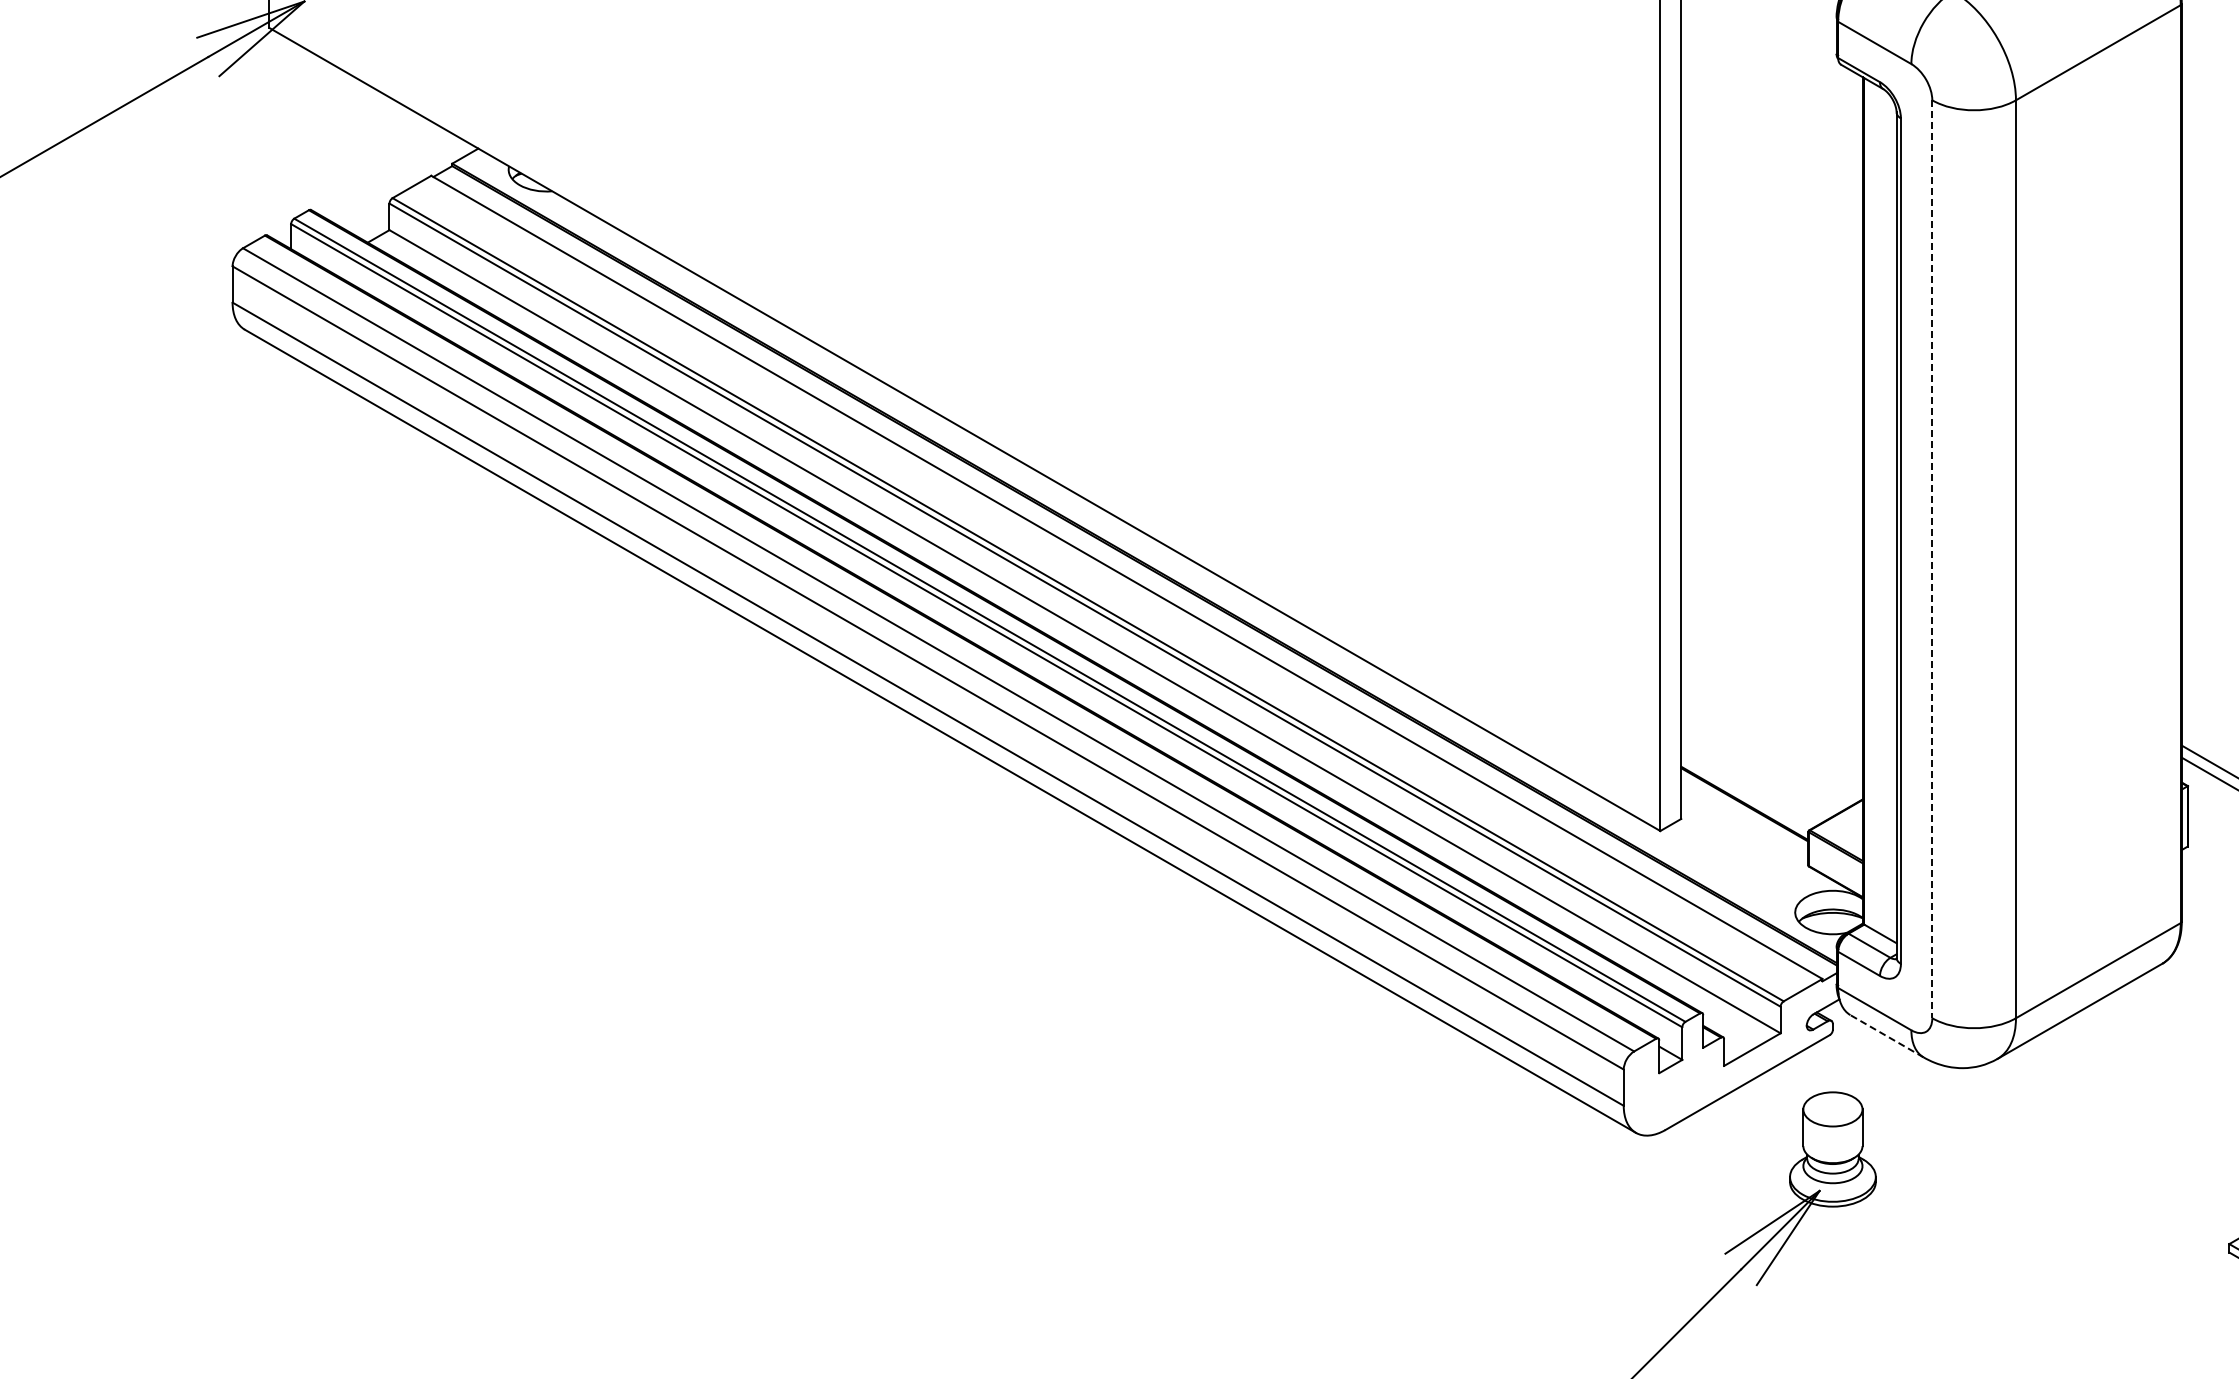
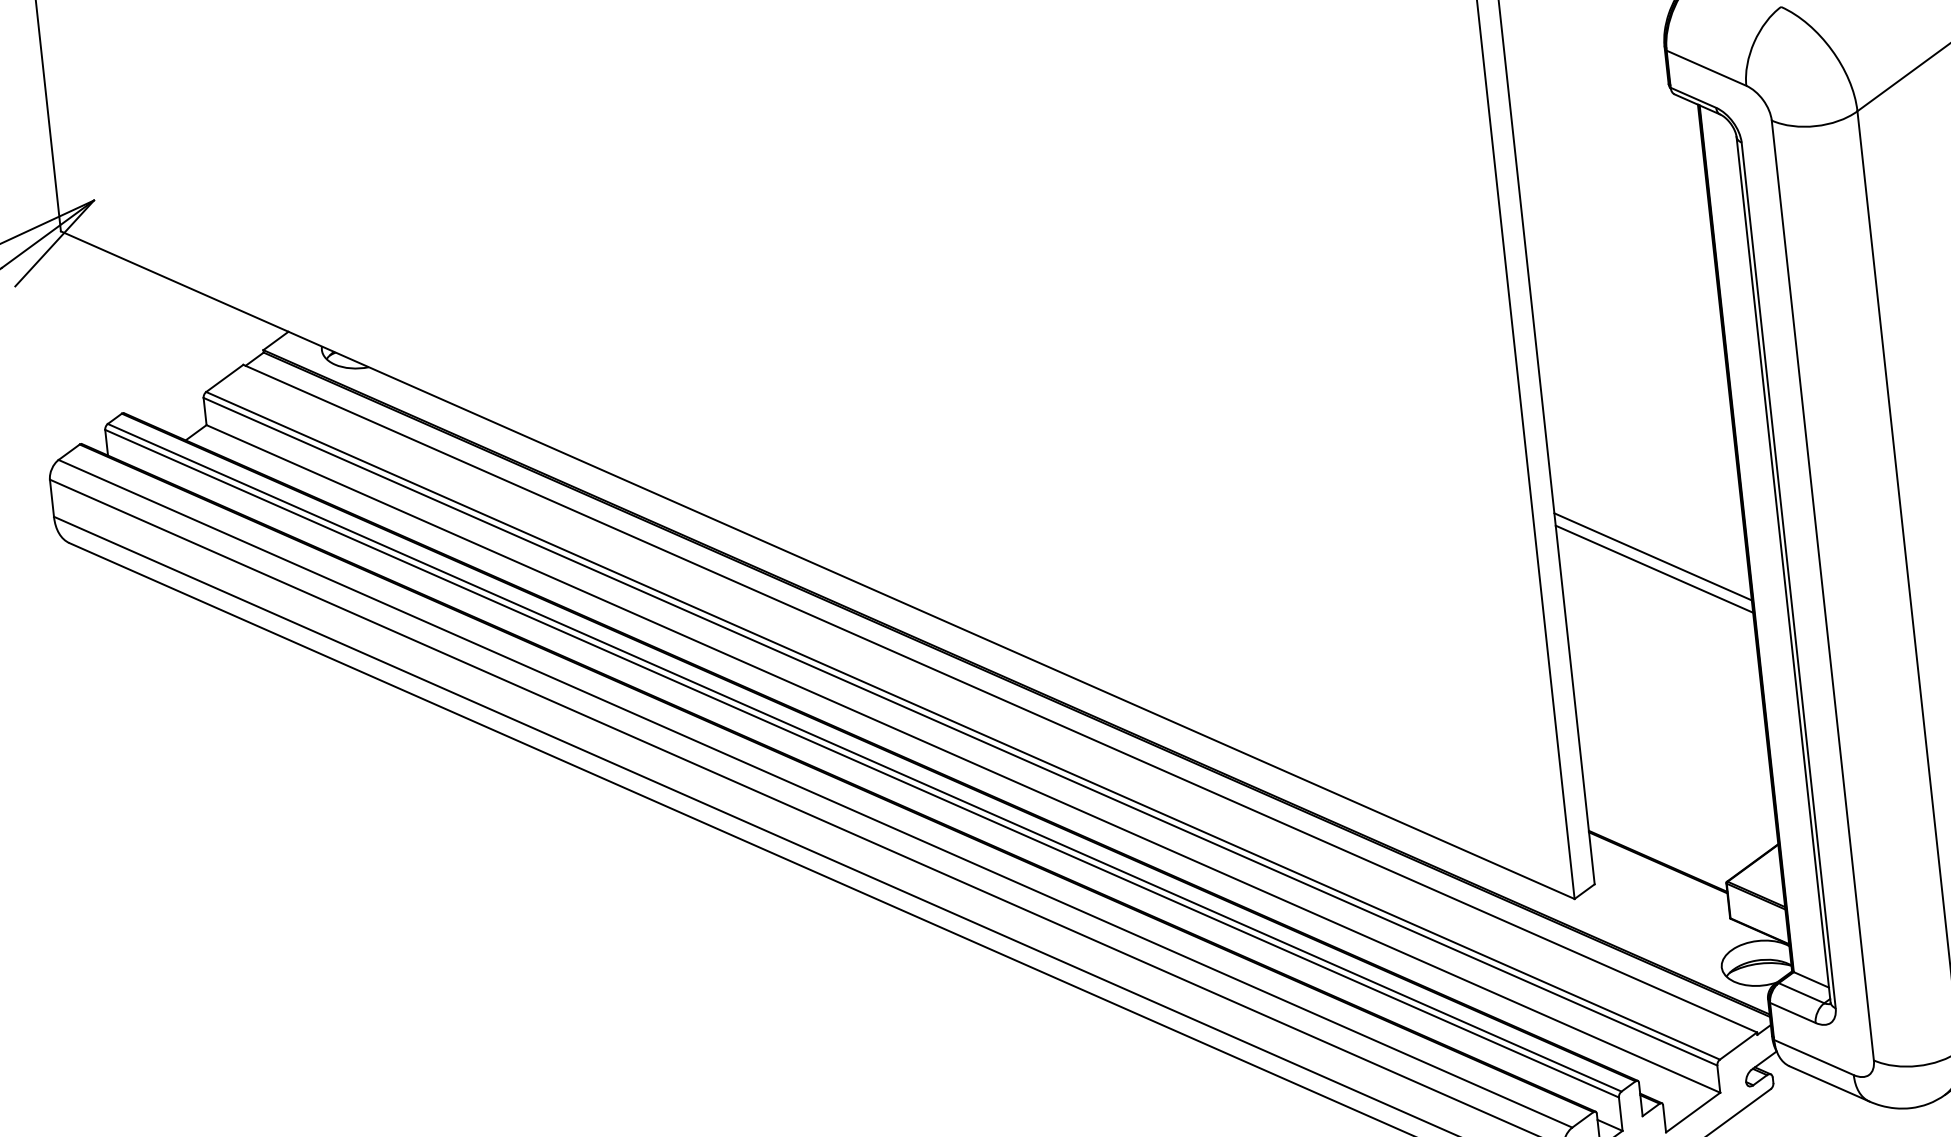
line: (1771, 508) -> (1652, 556), added
line: (1771, 520) -> (1653, 568), added
line: (1932, 559) -> (1823, 590), dashed -> solid
line: (1886, 1036) -> (1829, 1084), dashed -> solid

